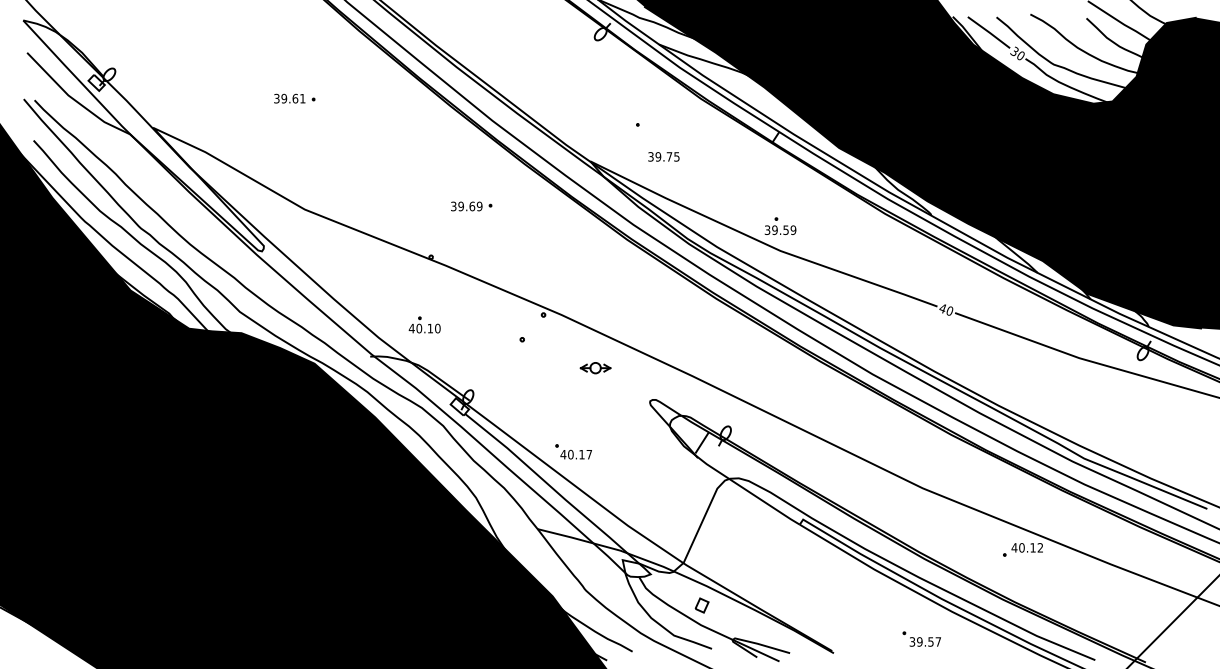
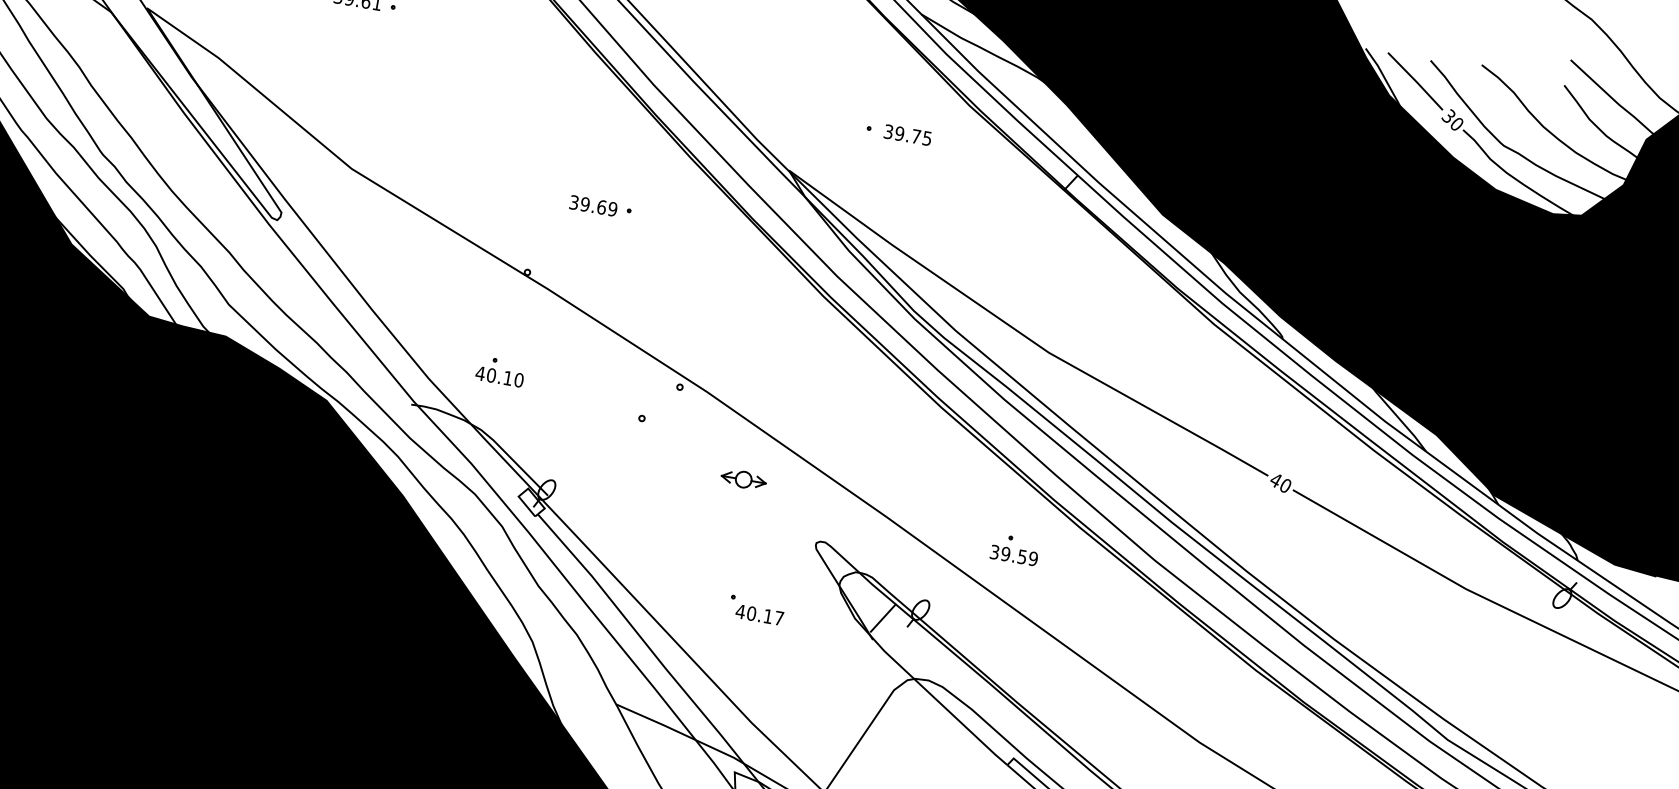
text: (663, 156) -> (907, 134), moved
part: (780, 225) -> (1015, 548), moved
part: (573, 451) -> (756, 609), moved

